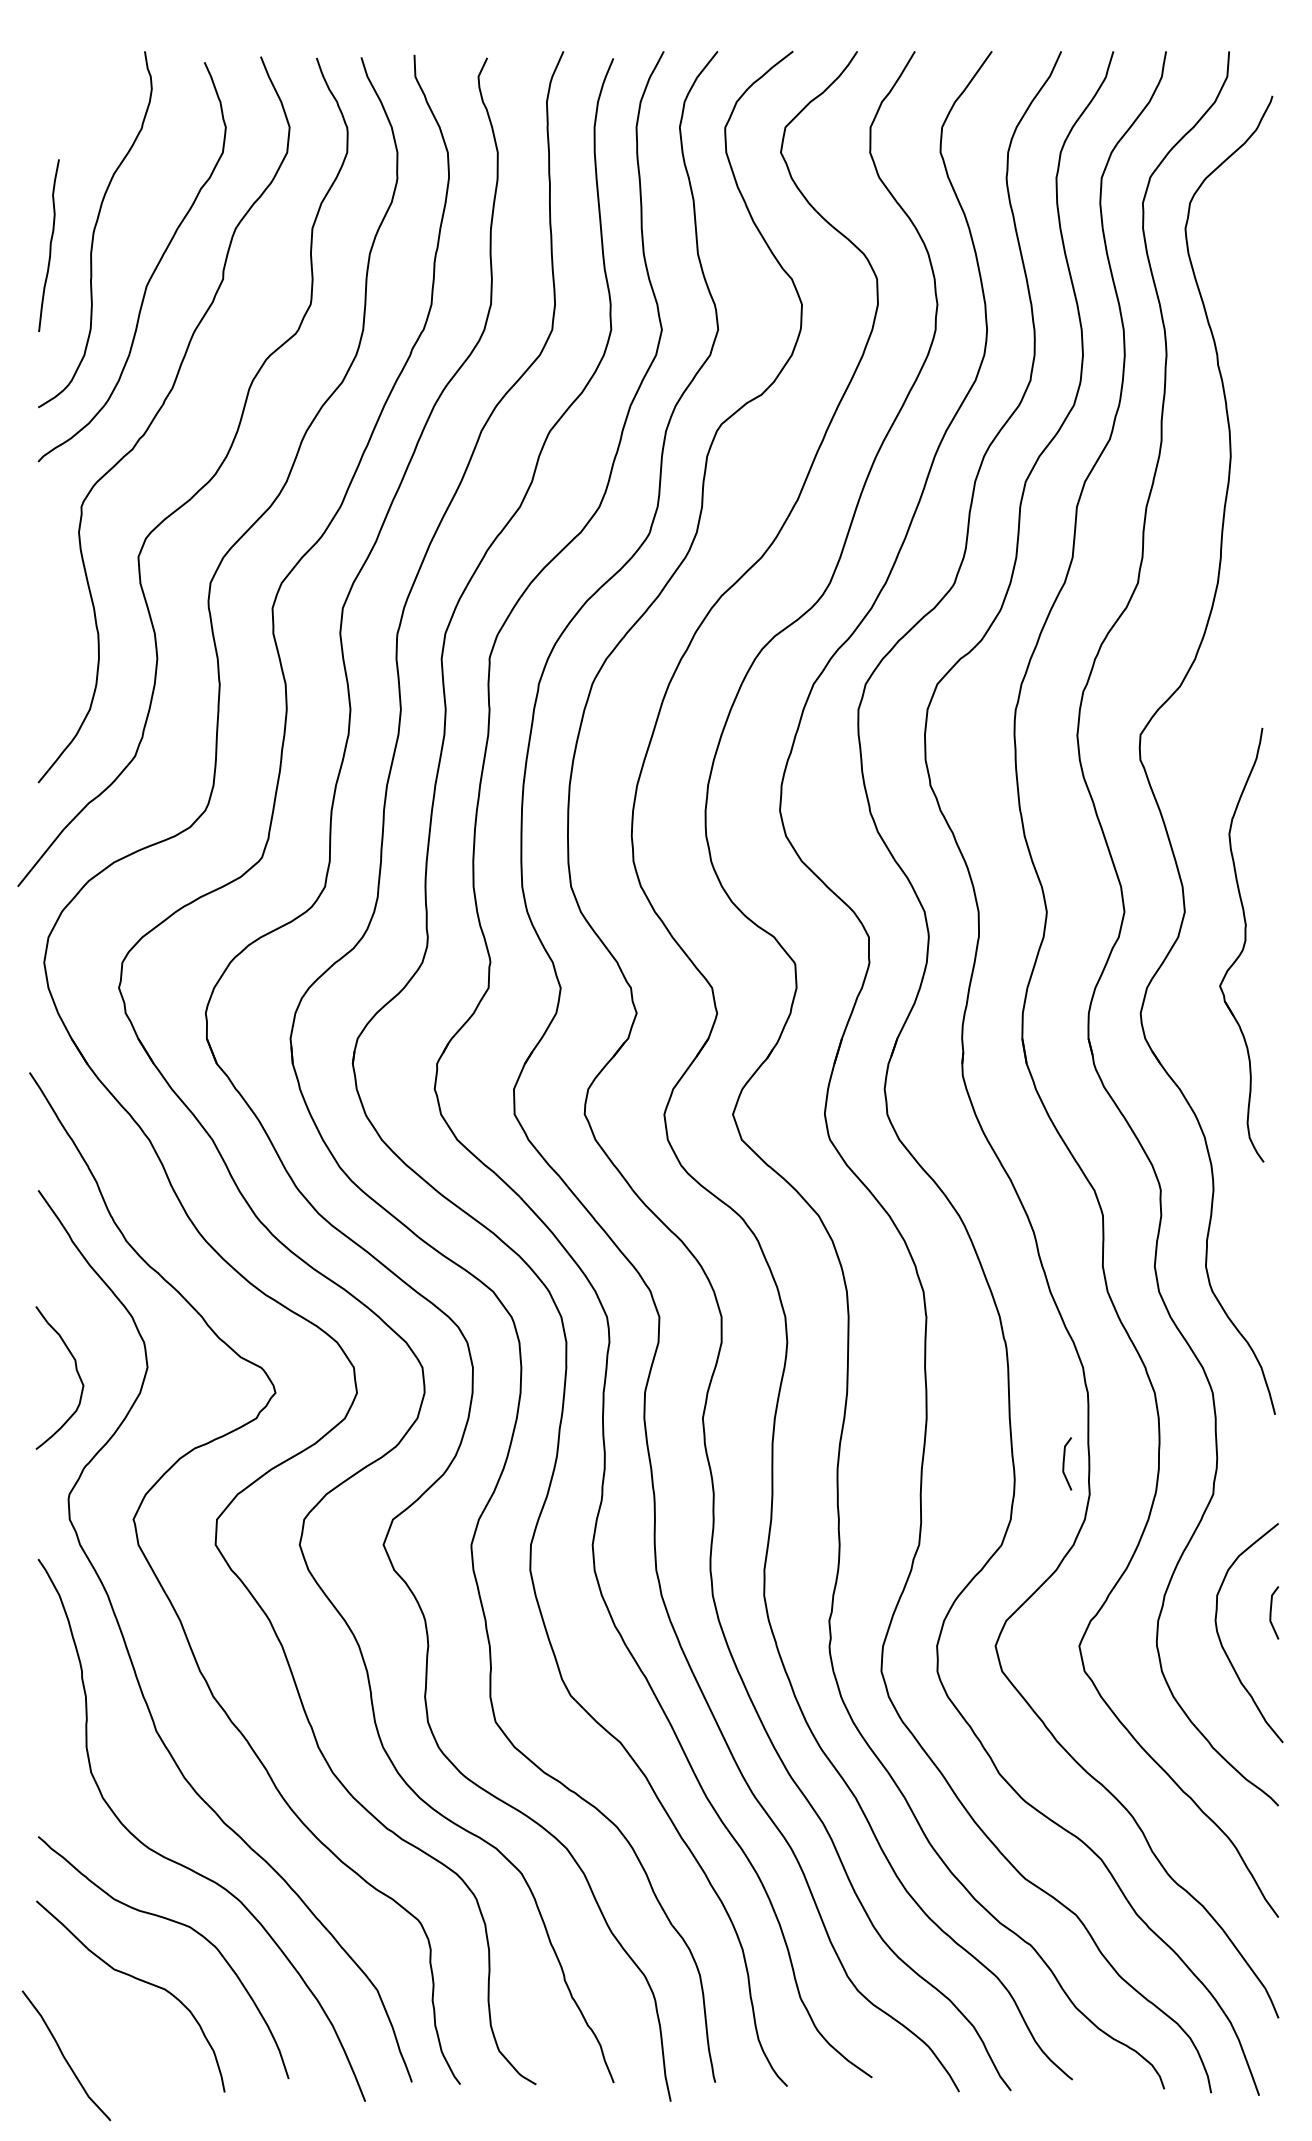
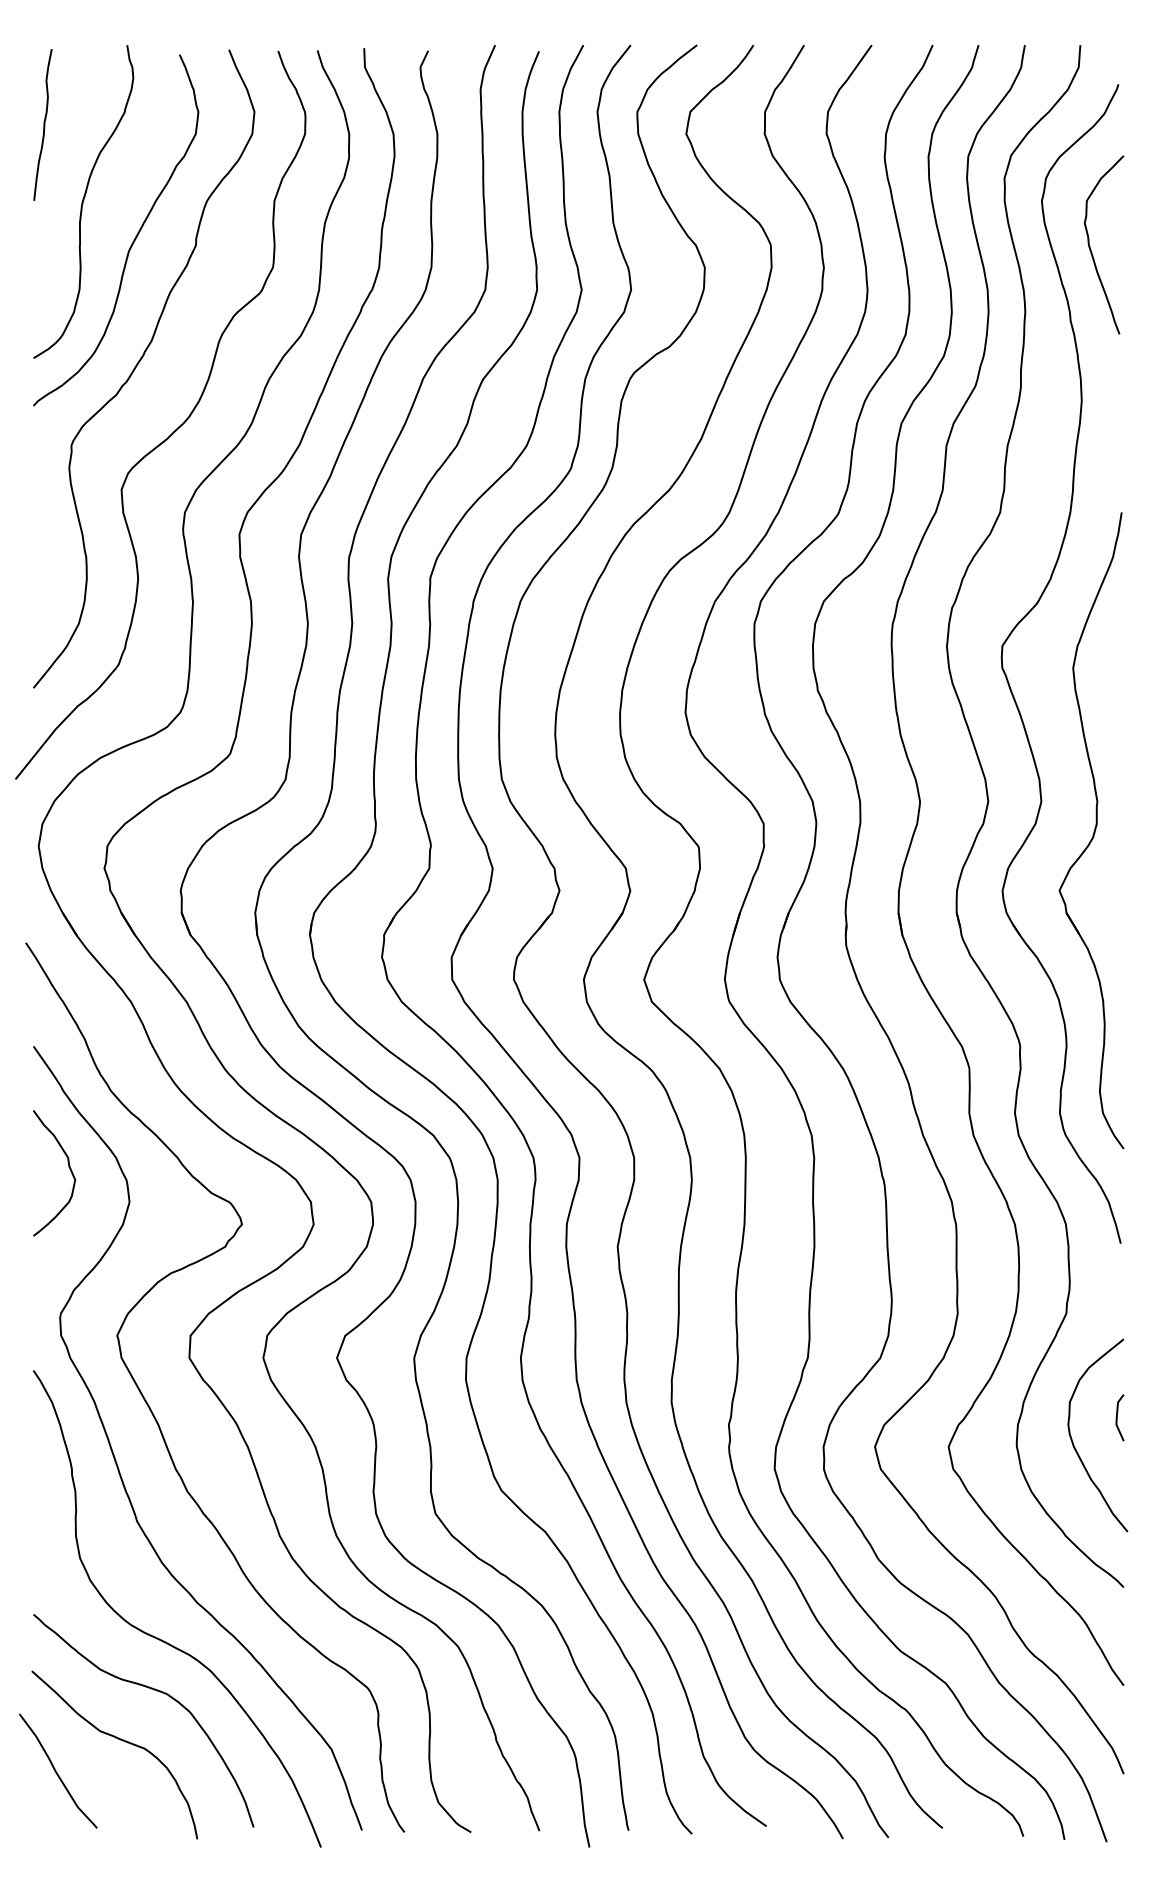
curve: (49, 245) -> (43, 124), moved
curve: (1241, 283) -> (1091, 249), added
part: (1241, 944) -> (1091, 830), size x1.67
curve: (75, 1371) -> (68, 1167), moved
line: (1064, 1463) -> (935, 1286), removed
curve: (64, 2055) -> (56, 1770), moved

